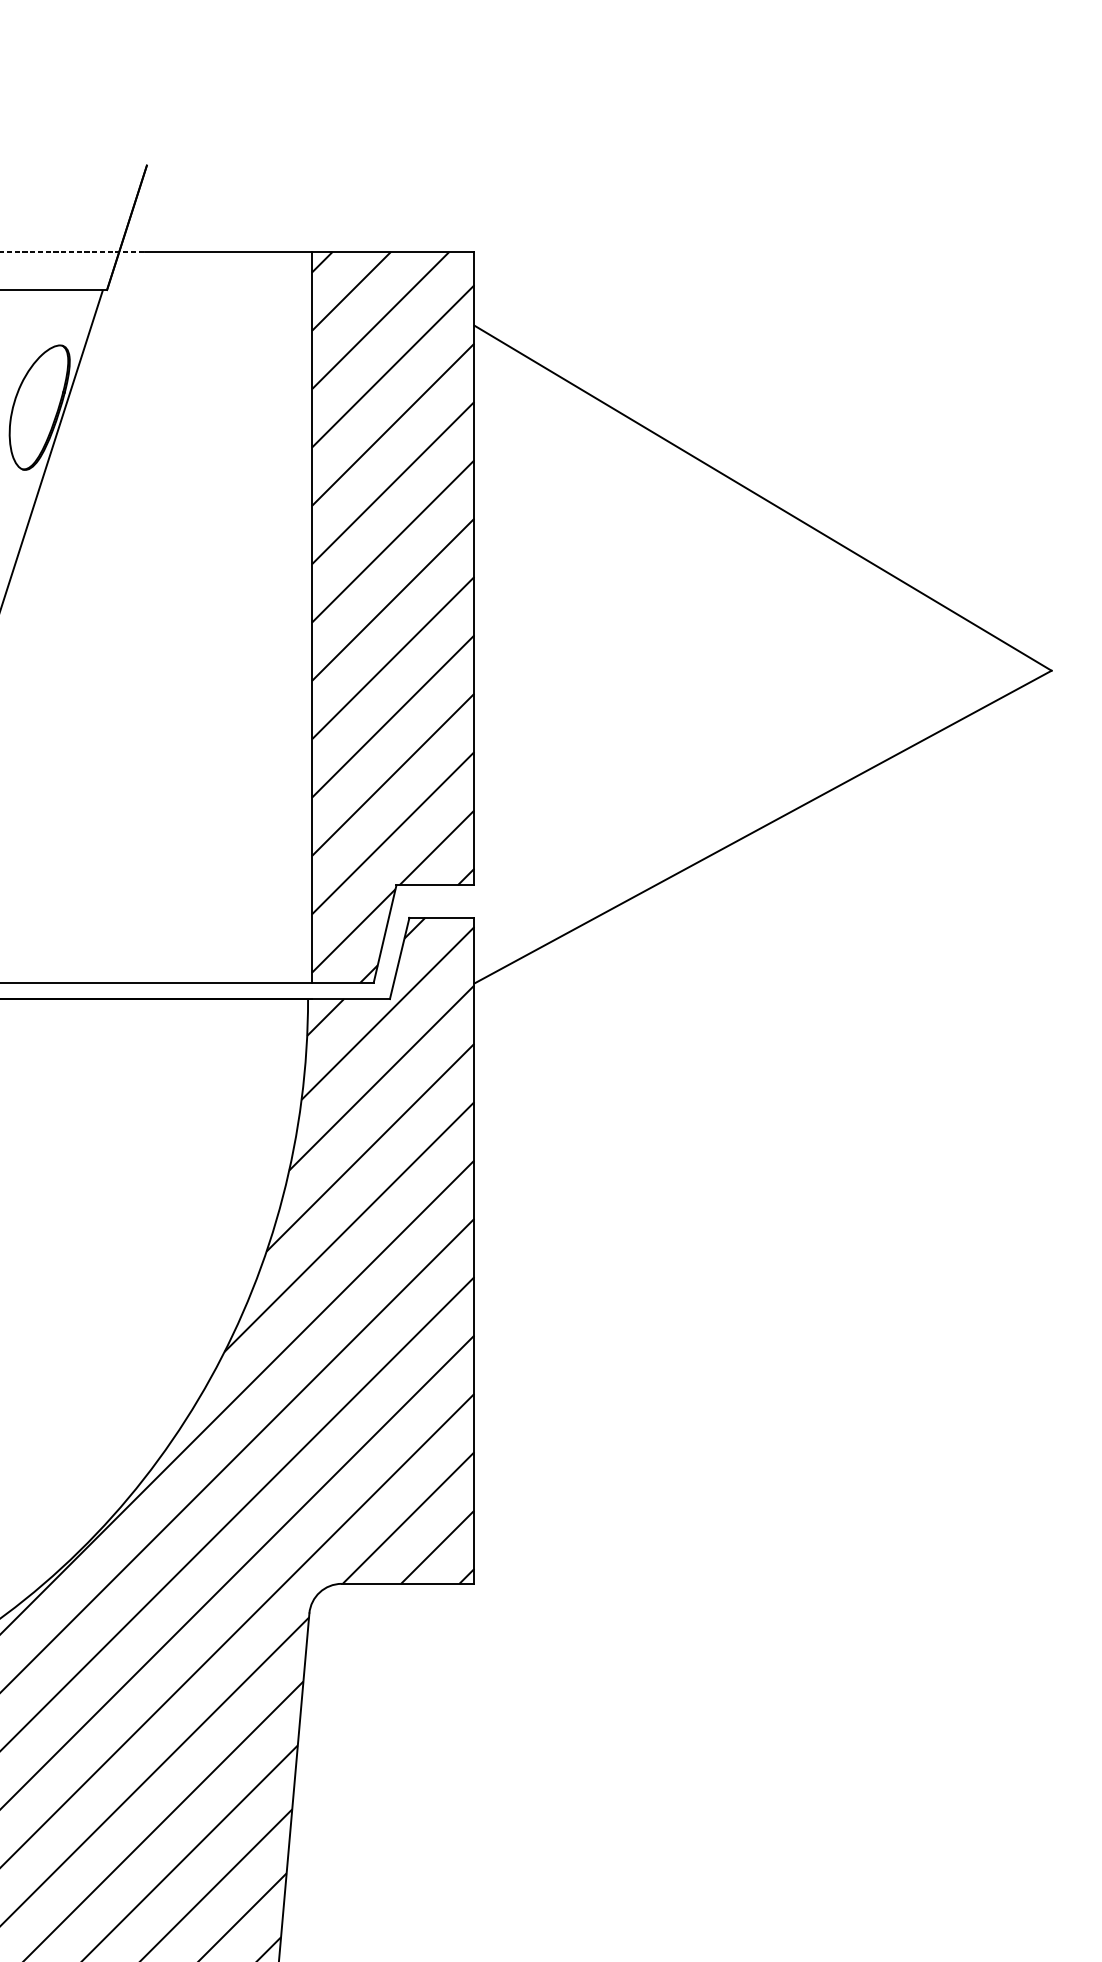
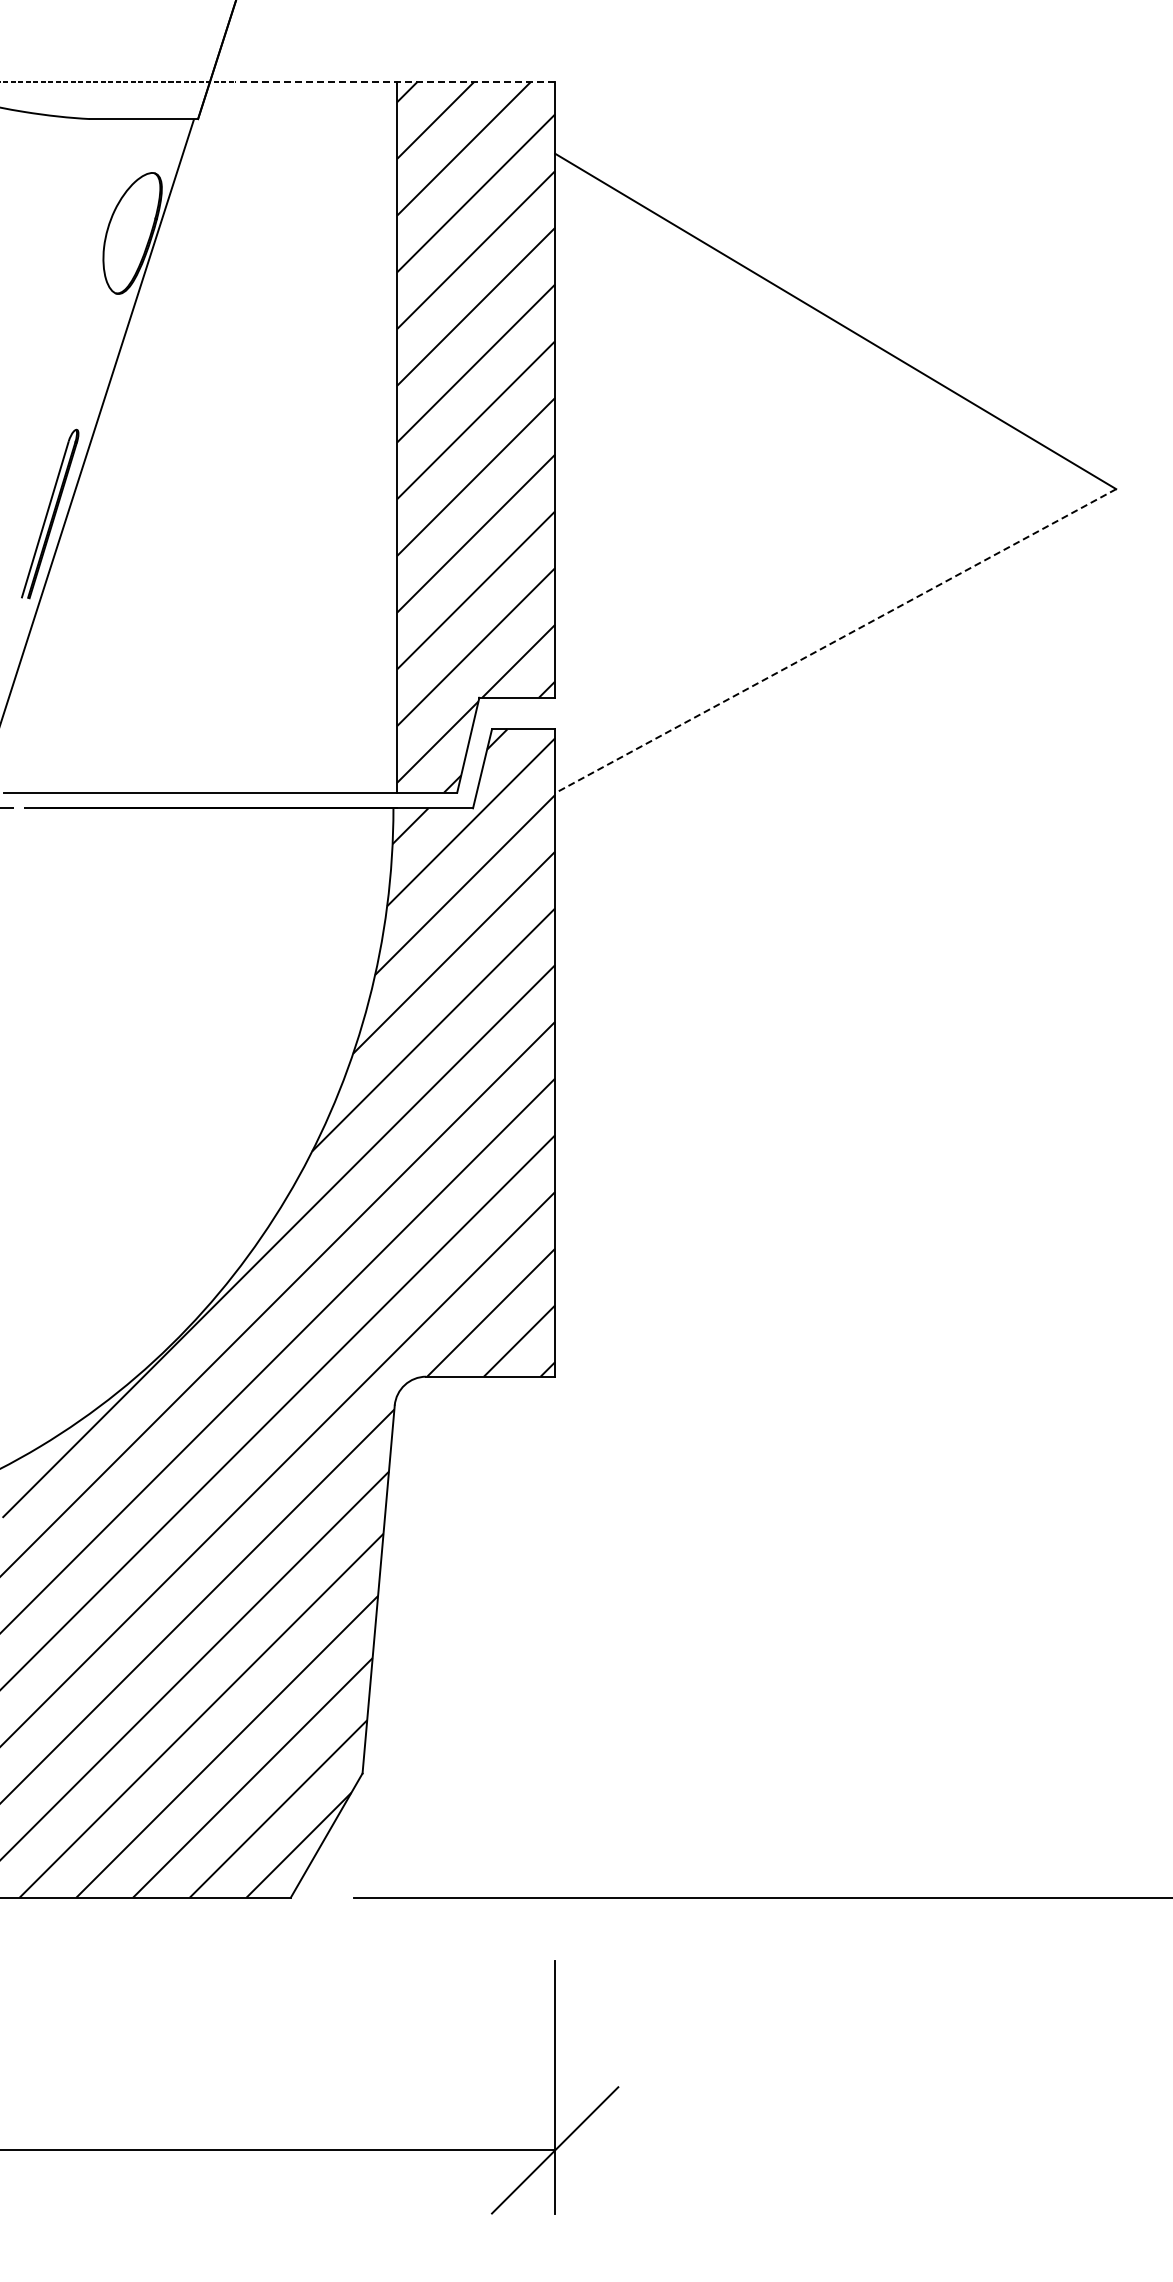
line: (310, 252) -> (395, 82), solid -> dashed
line: (762, 827) -> (835, 641), solid -> dashed

